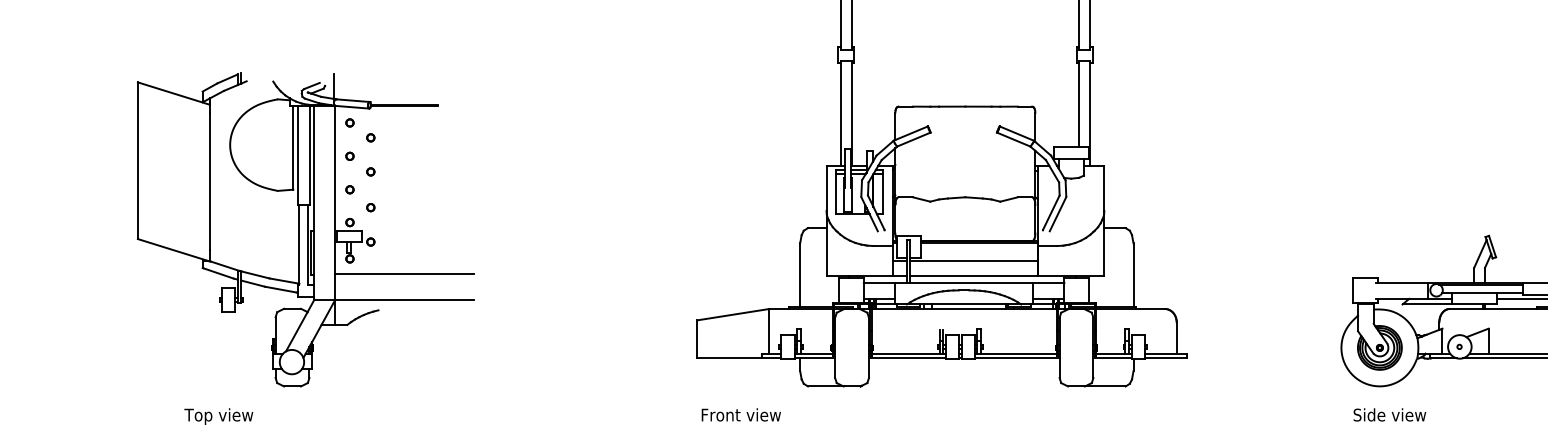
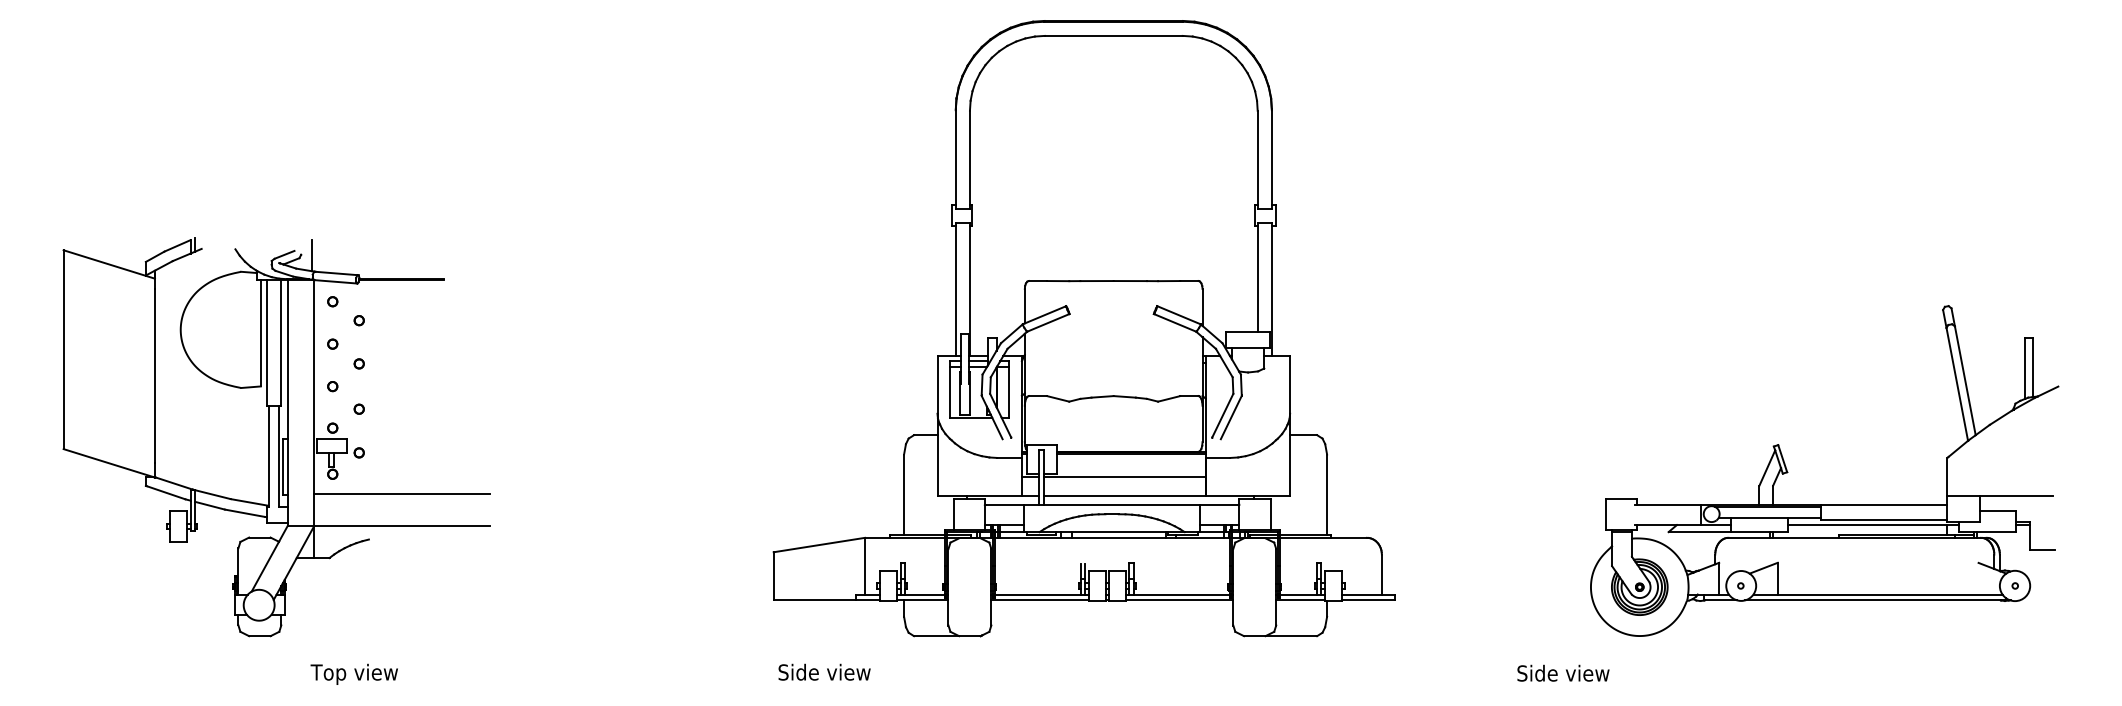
text: (740, 414) -> (828, 671), Front view -> Side view
text: (1389, 414) -> (1563, 672), moved
text: (218, 415) -> (353, 673), moved

